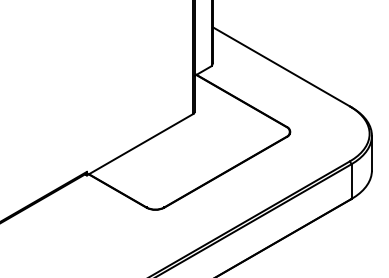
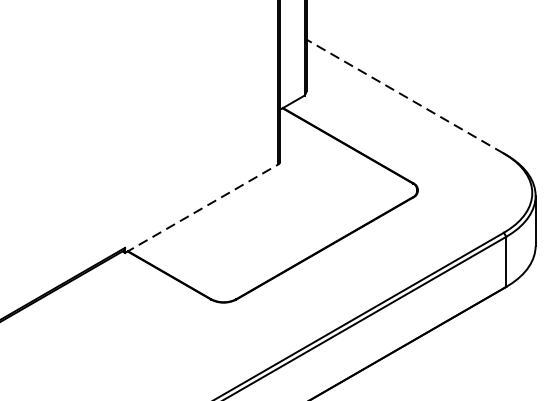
line: (280, 66) -> (403, 96), solid -> dashed
line: (140, 144) -> (202, 208), solid -> dashed

